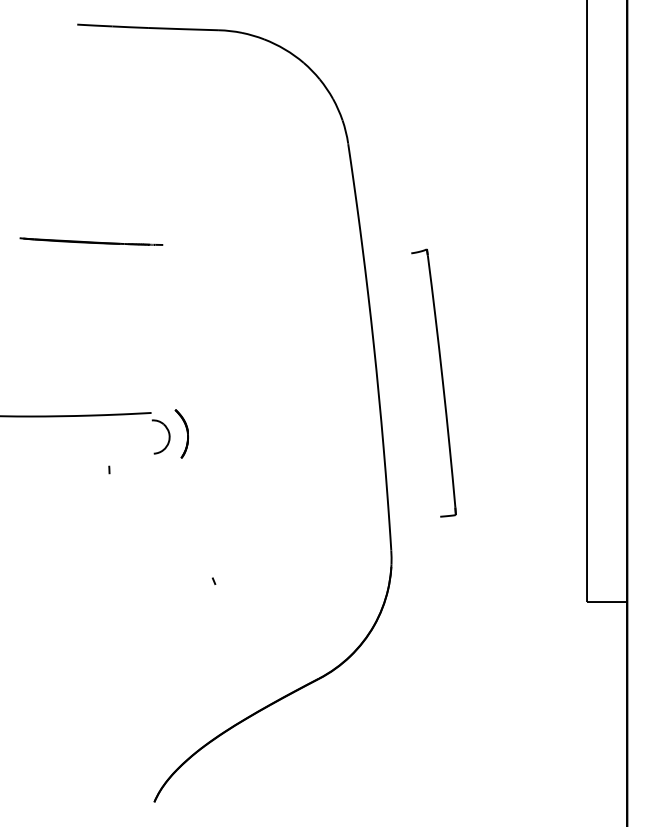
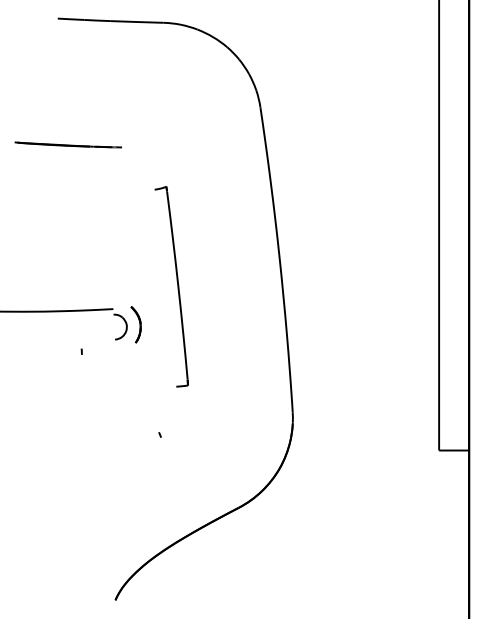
line: (90, 241) -> (67, 144), moved
part: (433, 382) -> (171, 286), moved

